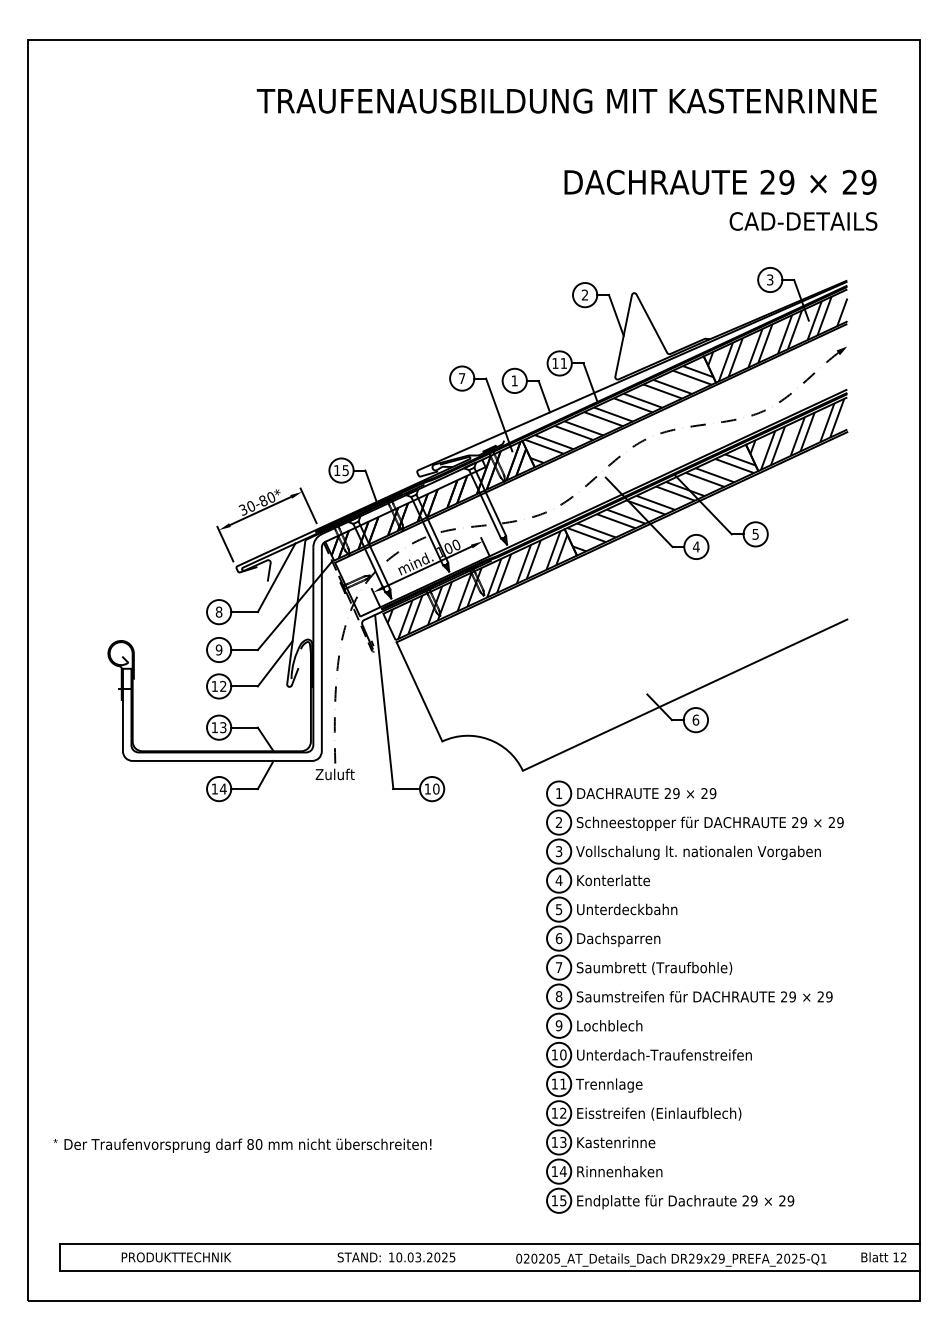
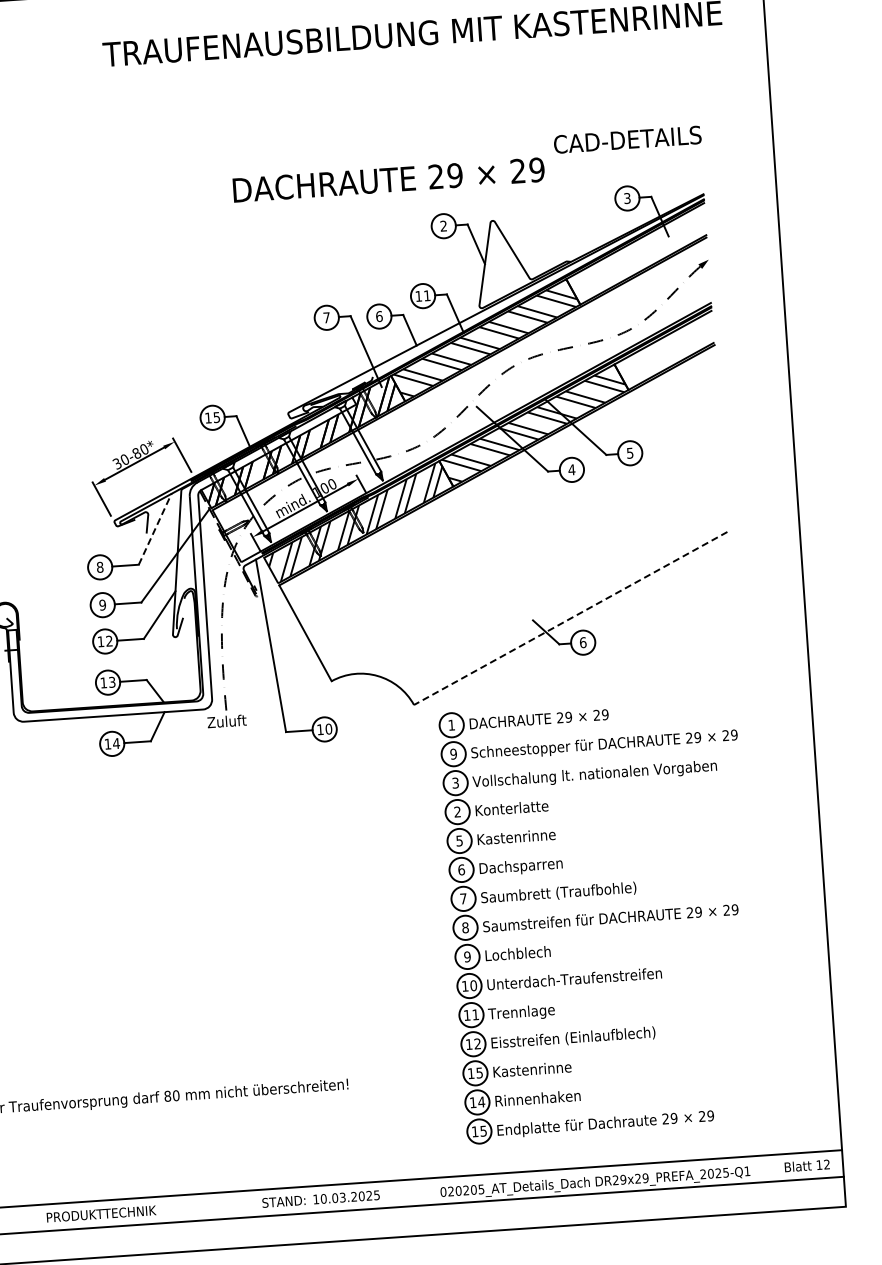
text: (720, 181) -> (388, 179), moved
text: (803, 221) -> (627, 139), moved
hatch: (777, 338) -> (638, 256), removed
text: (514, 380) -> (379, 316), 1 -> 6
hatch: (797, 433) -> (665, 349), removed
line: (276, 577) -> (155, 528), solid -> dashed
line: (685, 695) -> (571, 618), solid -> dashed
text: (558, 822) -> (453, 754), 2 -> 9
text: (558, 880) -> (457, 812), 4 -> 2
text: (627, 909) -> (527, 836), Unterdeckbahn -> Kastenrinne
text: (563, 1141) -> (479, 1072), 13 -> 15

